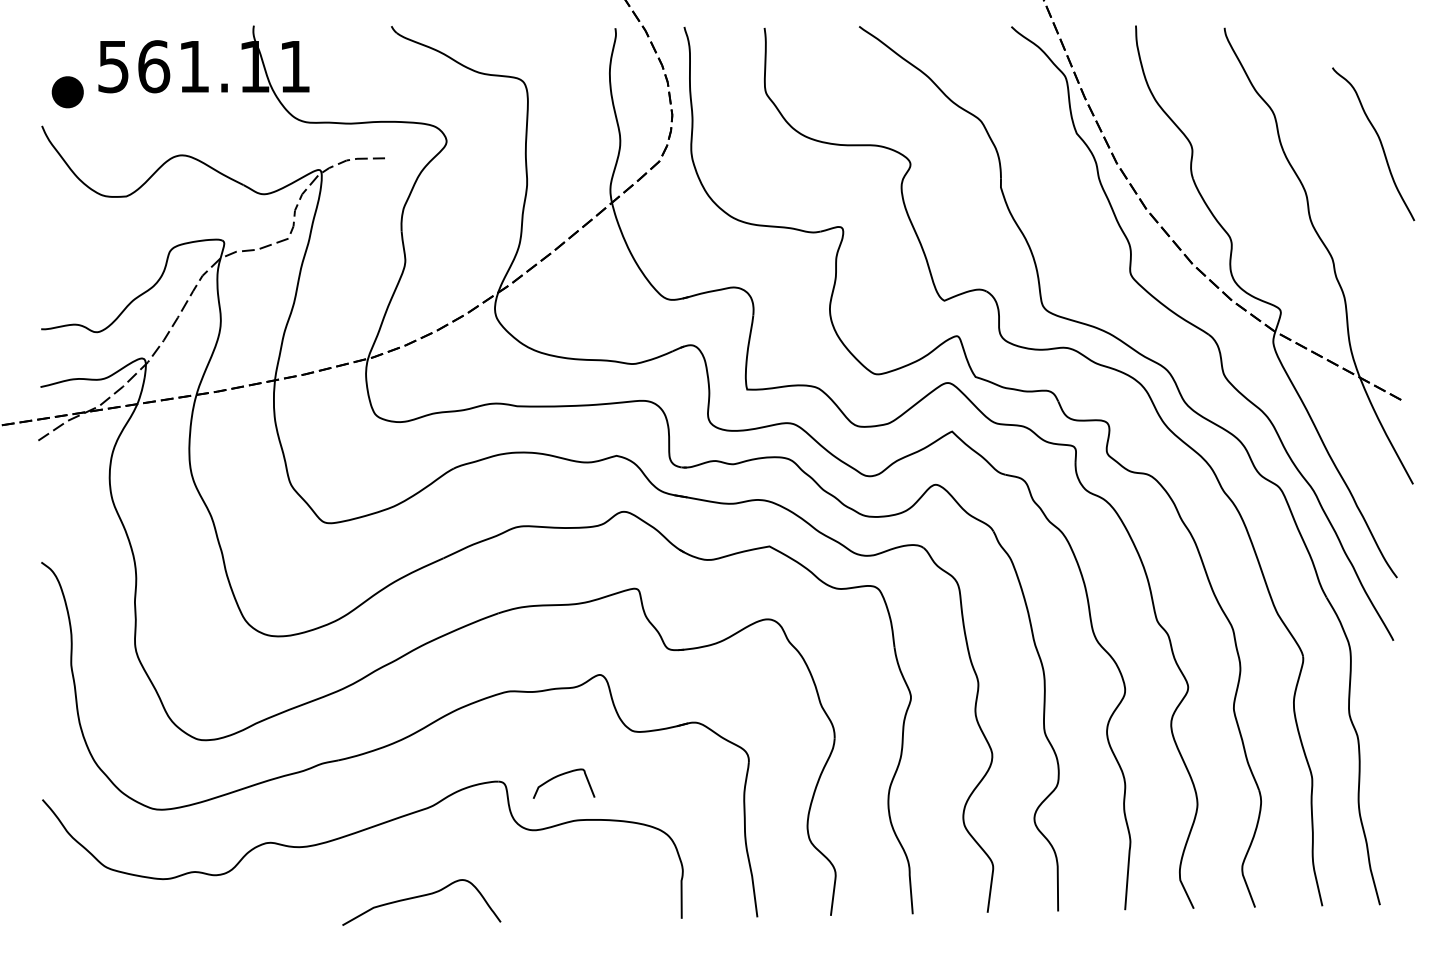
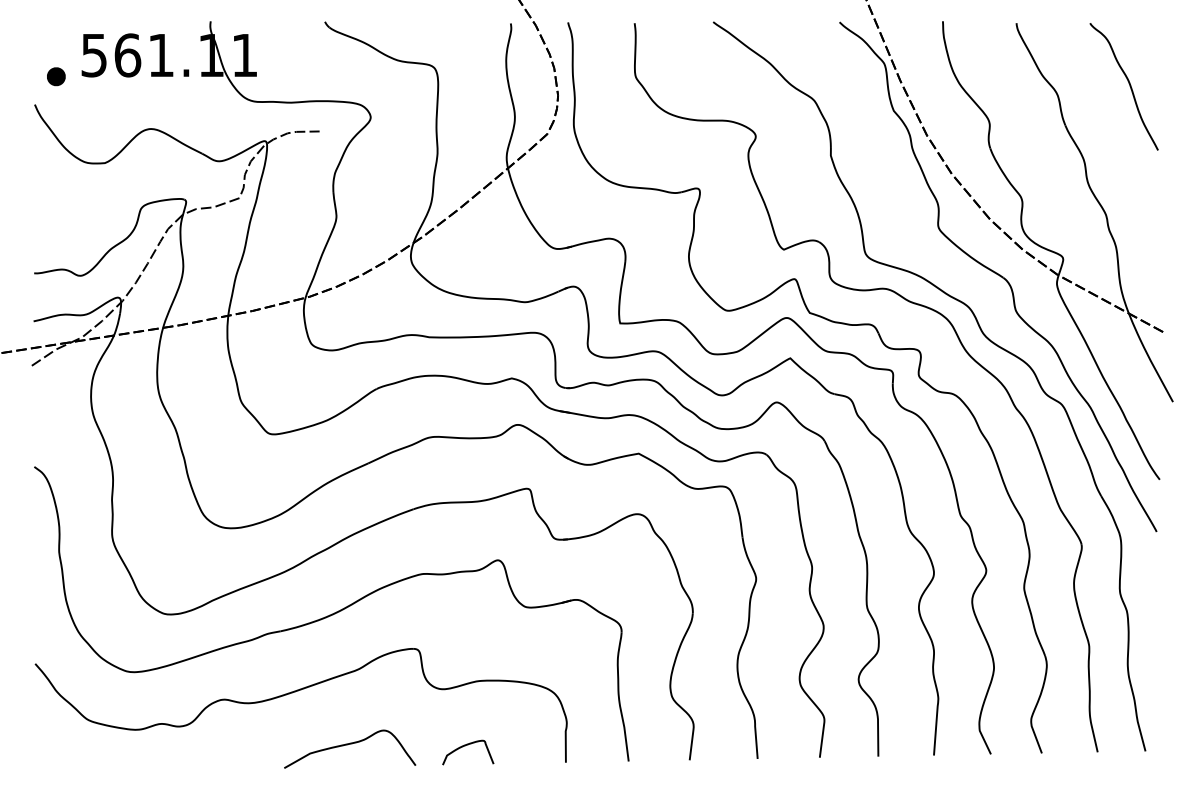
part: (68, 92) -> (56, 76), size x0.71
curve: (1378, 140) -> (1128, 83), moved
curve: (560, 776) -> (465, 746), moved

